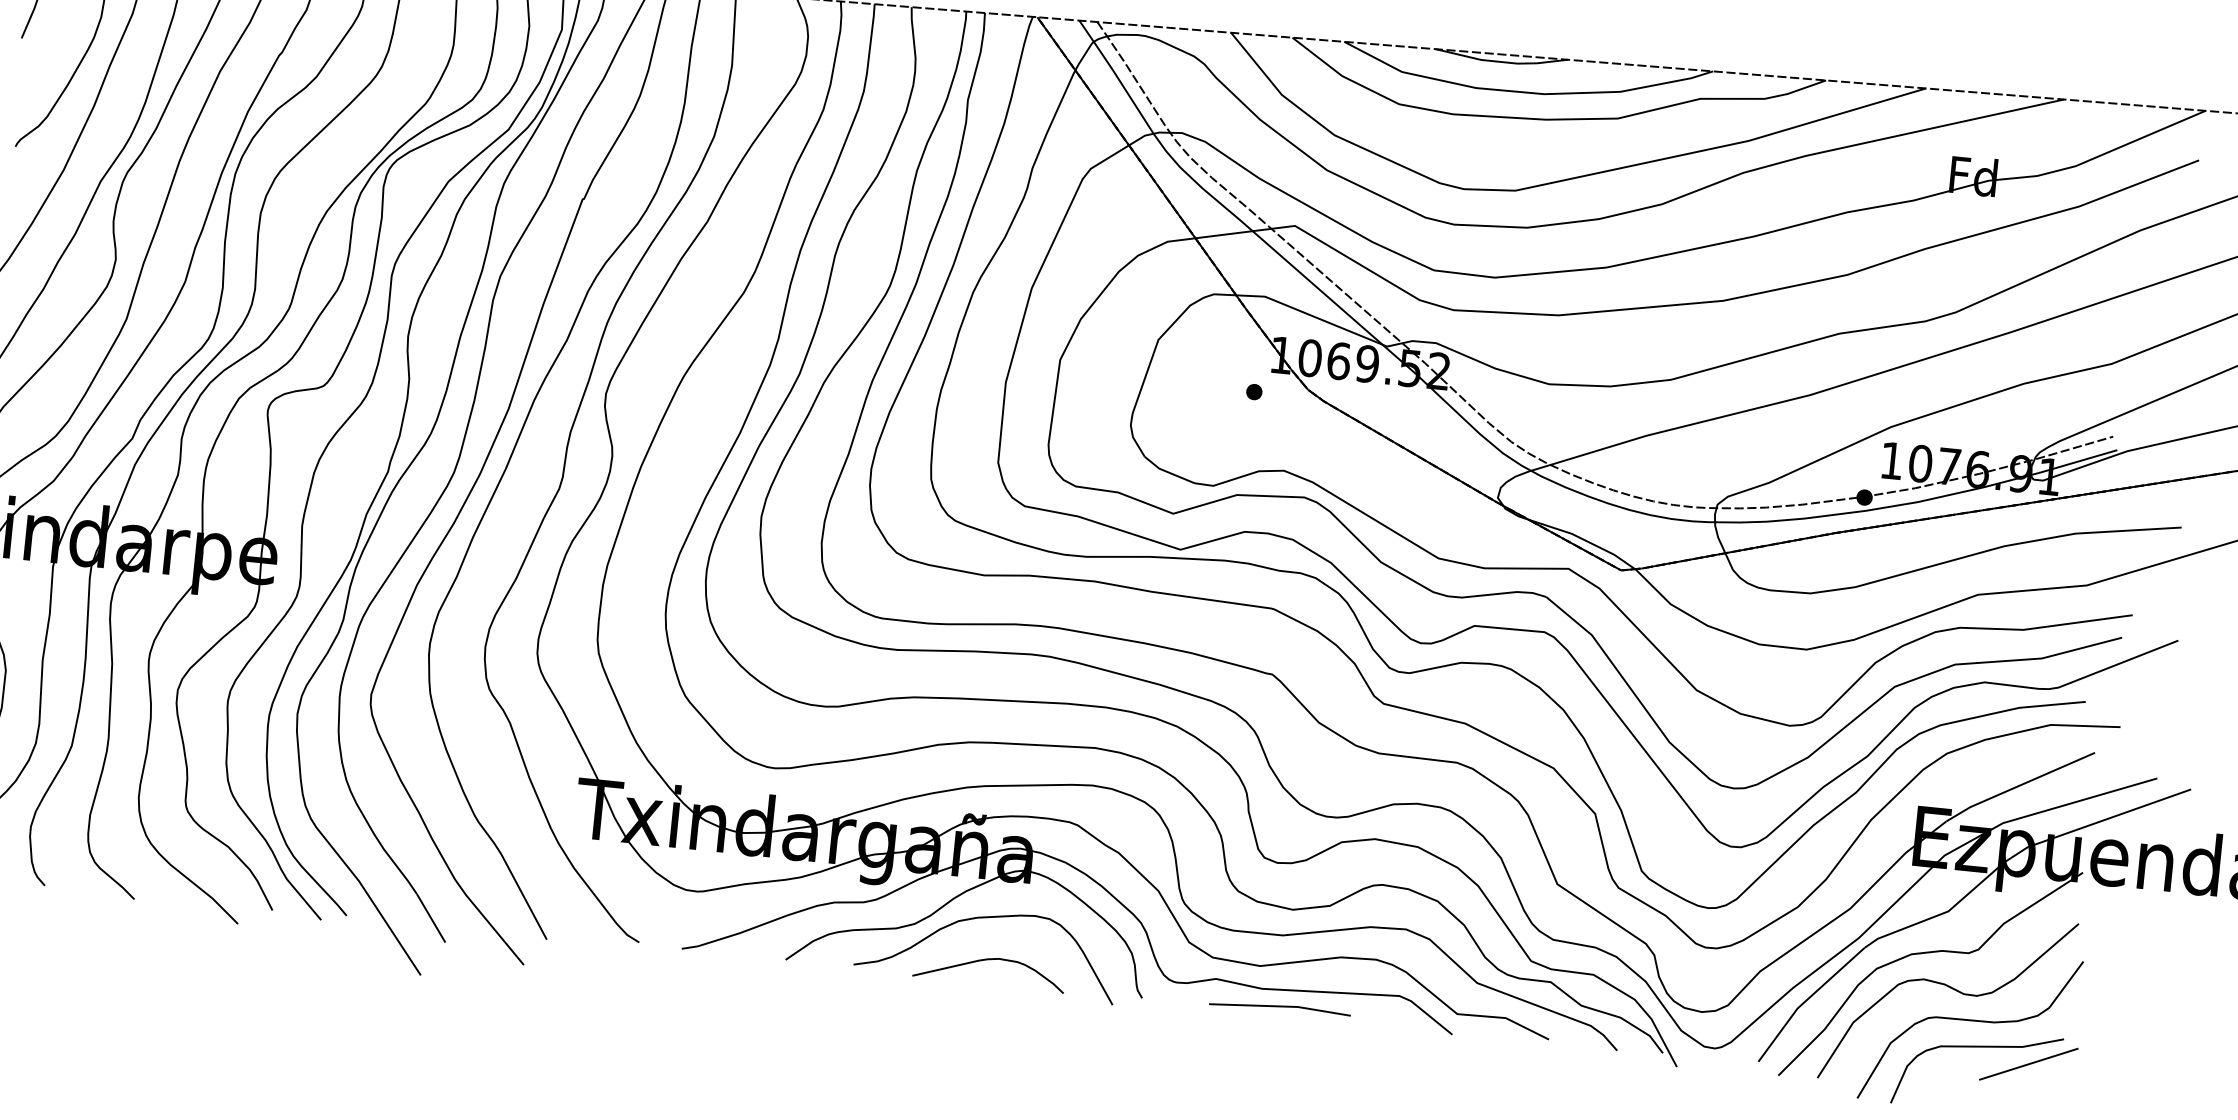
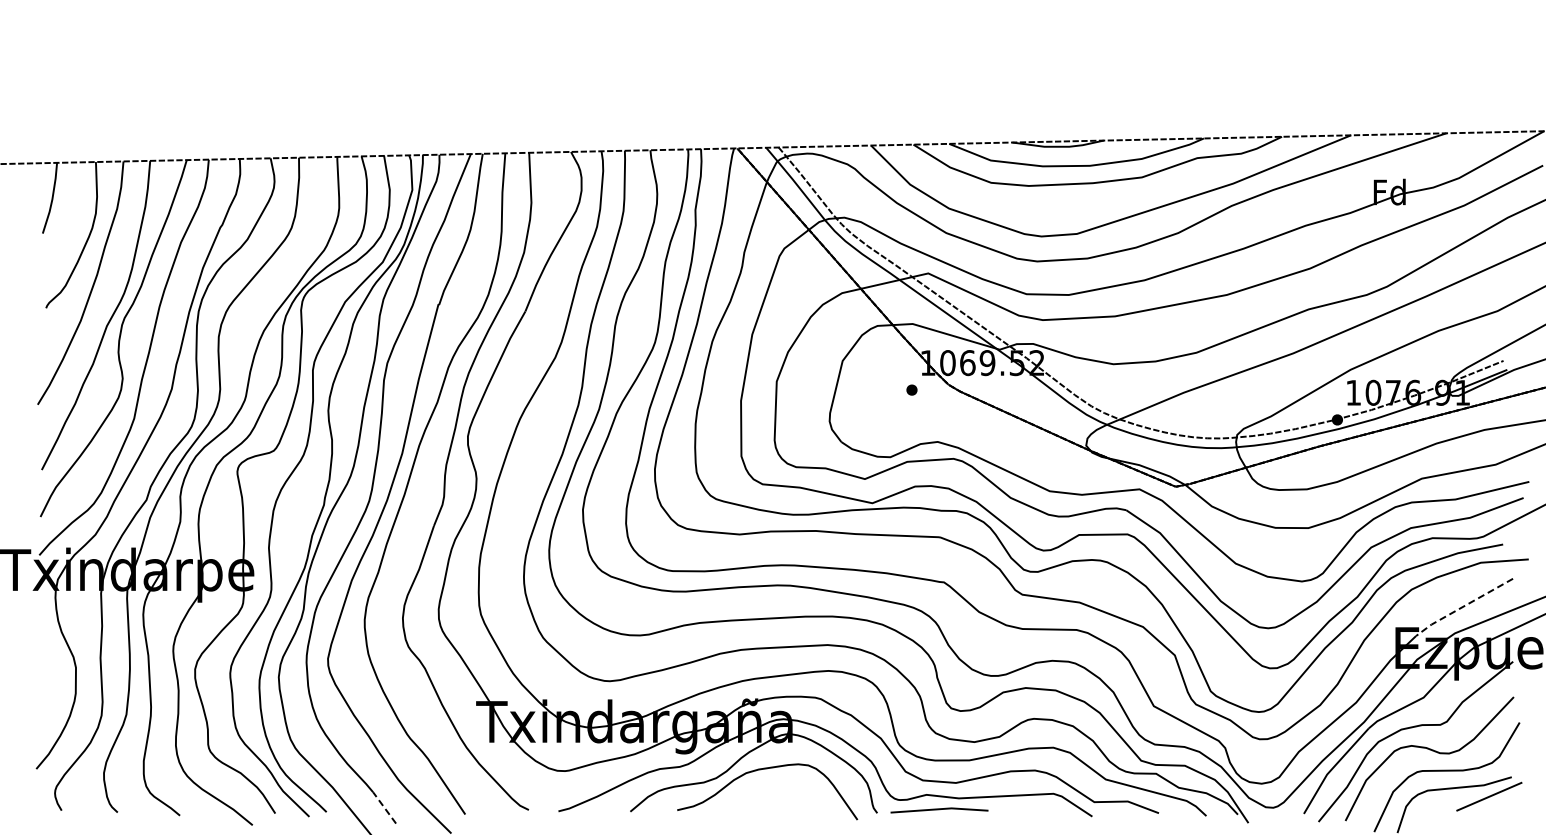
line: (2017, 786) -> (1462, 607), solid -> dashed
line: (431, 917) -> (384, 807), solid -> dashed
curve: (988, 961) -> (769, 798), removed
line: (1280, 1008) -> (939, 810), moved

